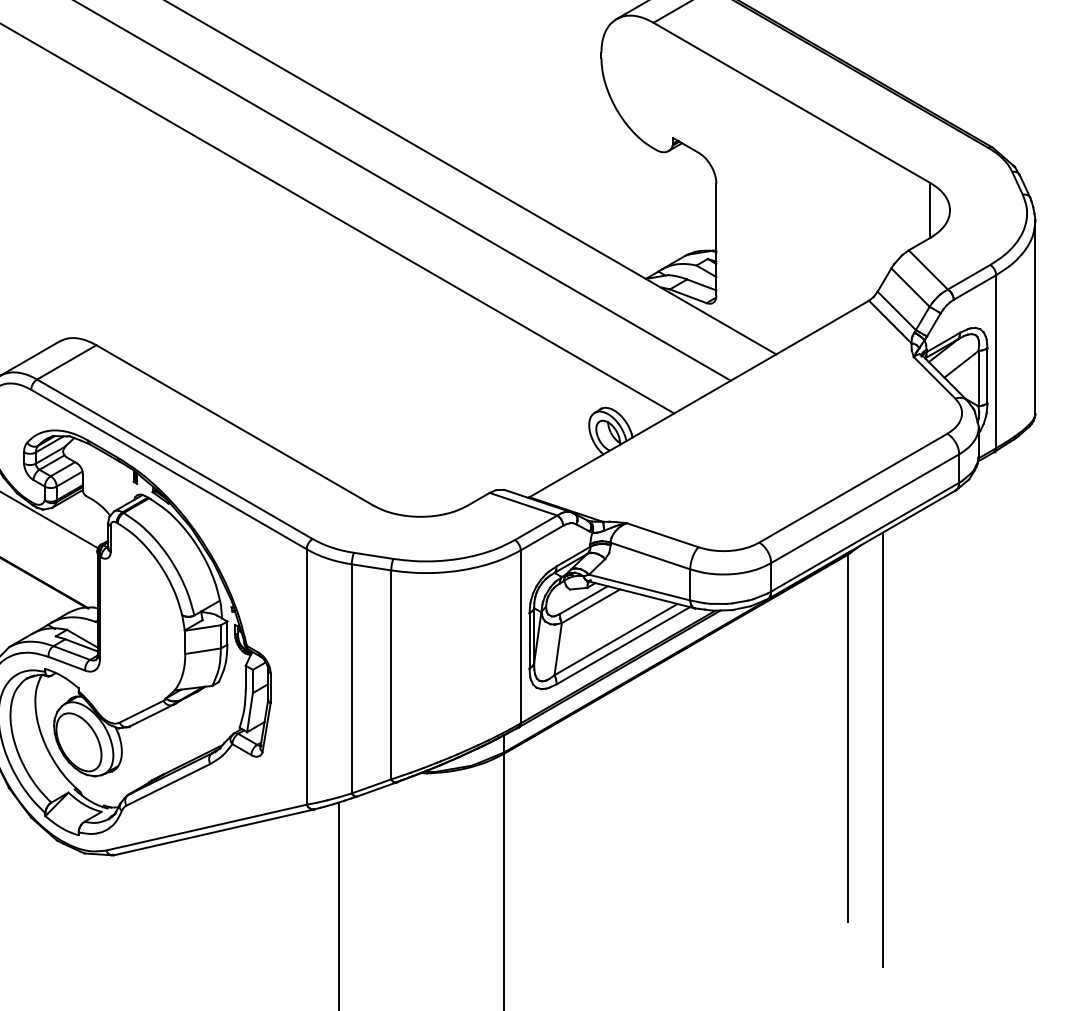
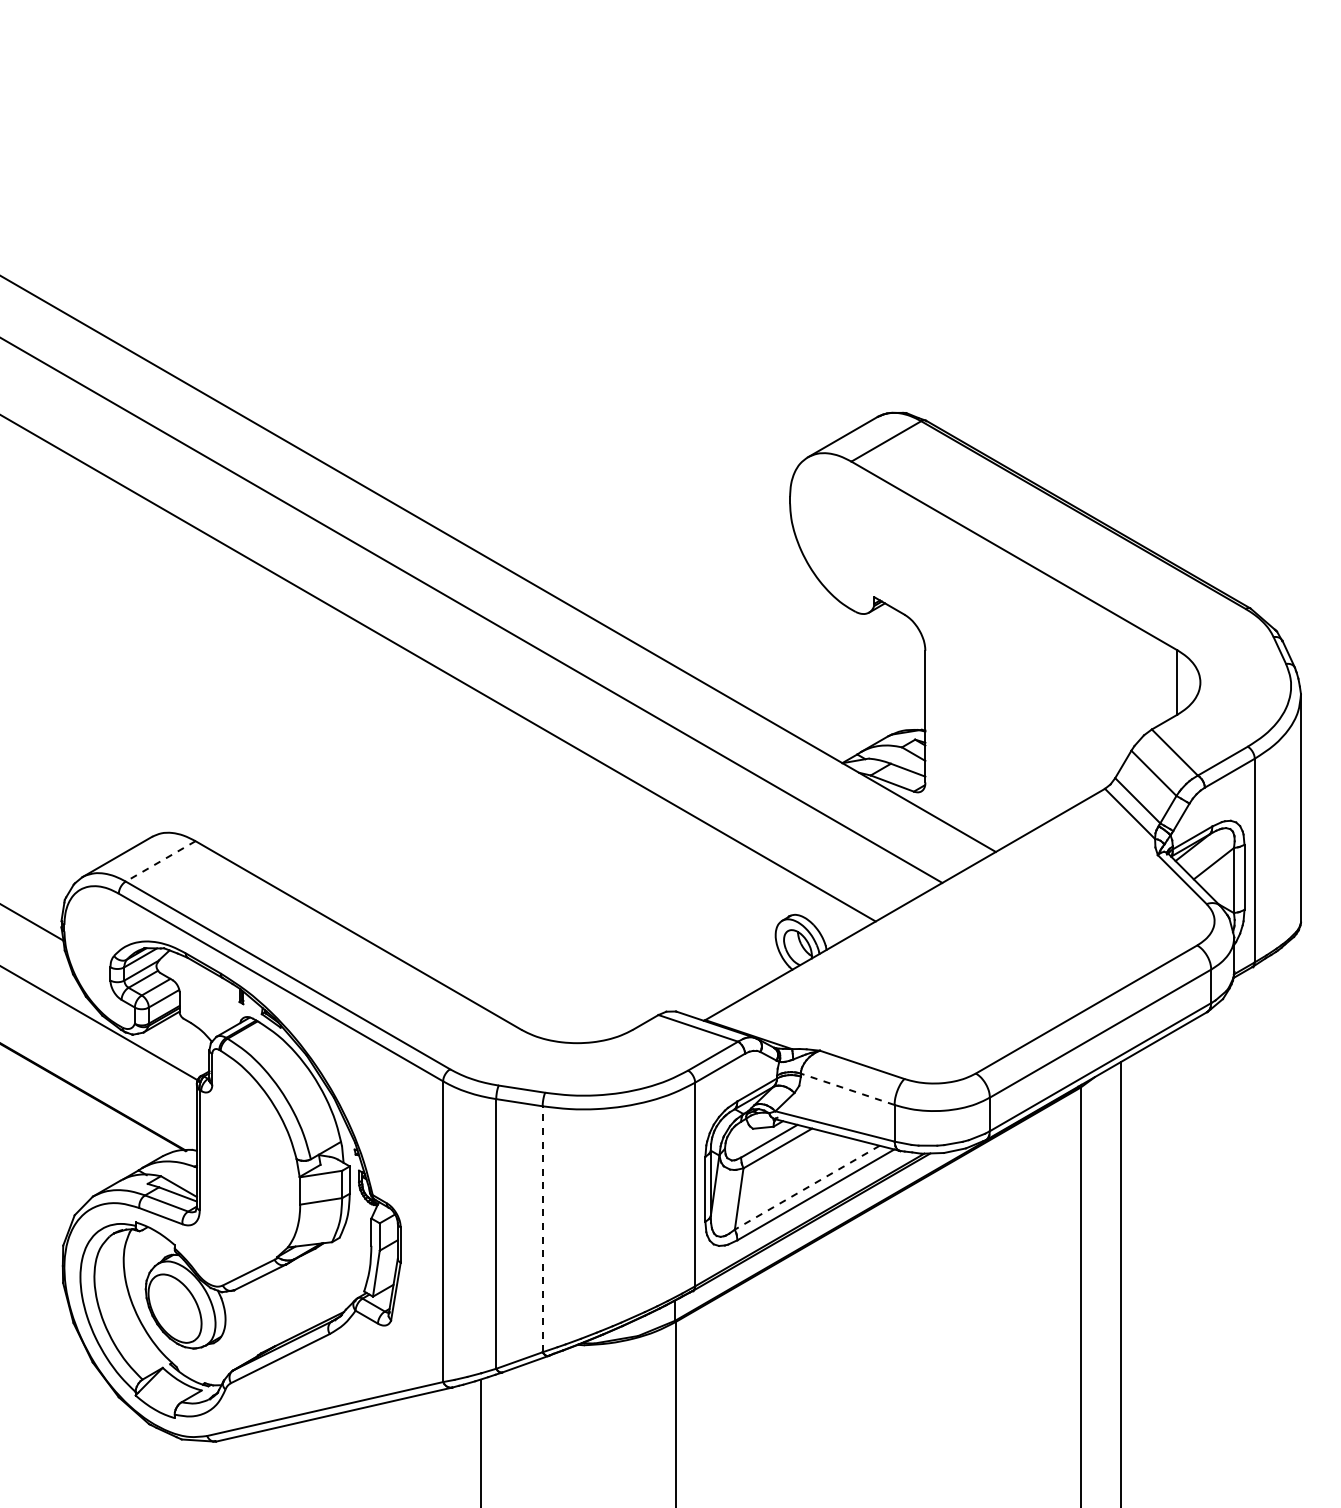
line: (66, 362) -> (160, 861), solid -> dashed
line: (650, 556) -> (847, 1089), solid -> dashed
line: (616, 639) -> (807, 1187), solid -> dashed
line: (391, 675) -> (542, 1229), solid -> dashed

